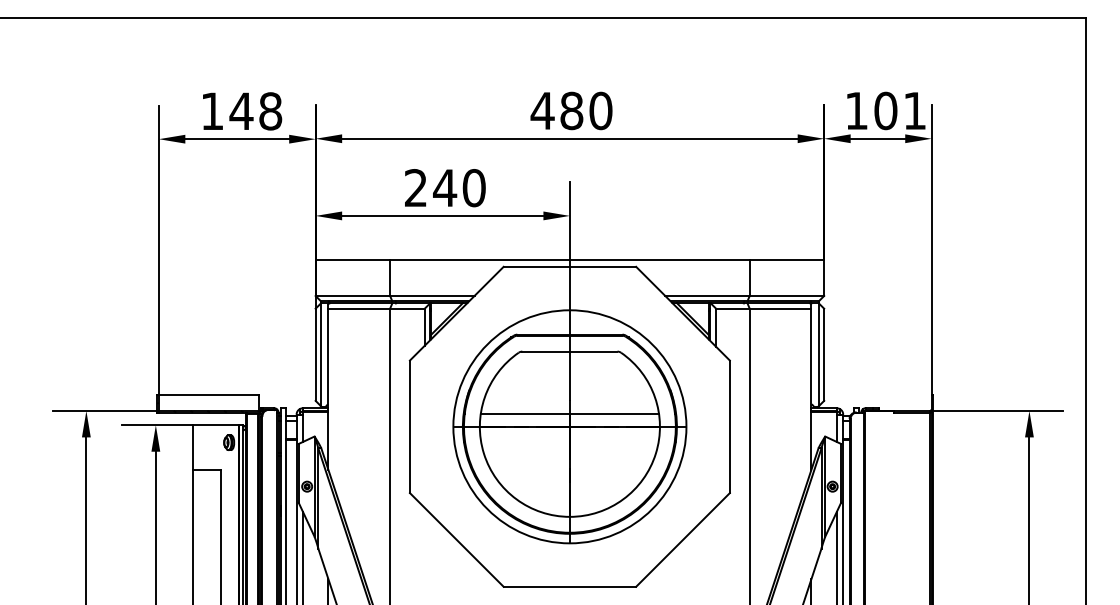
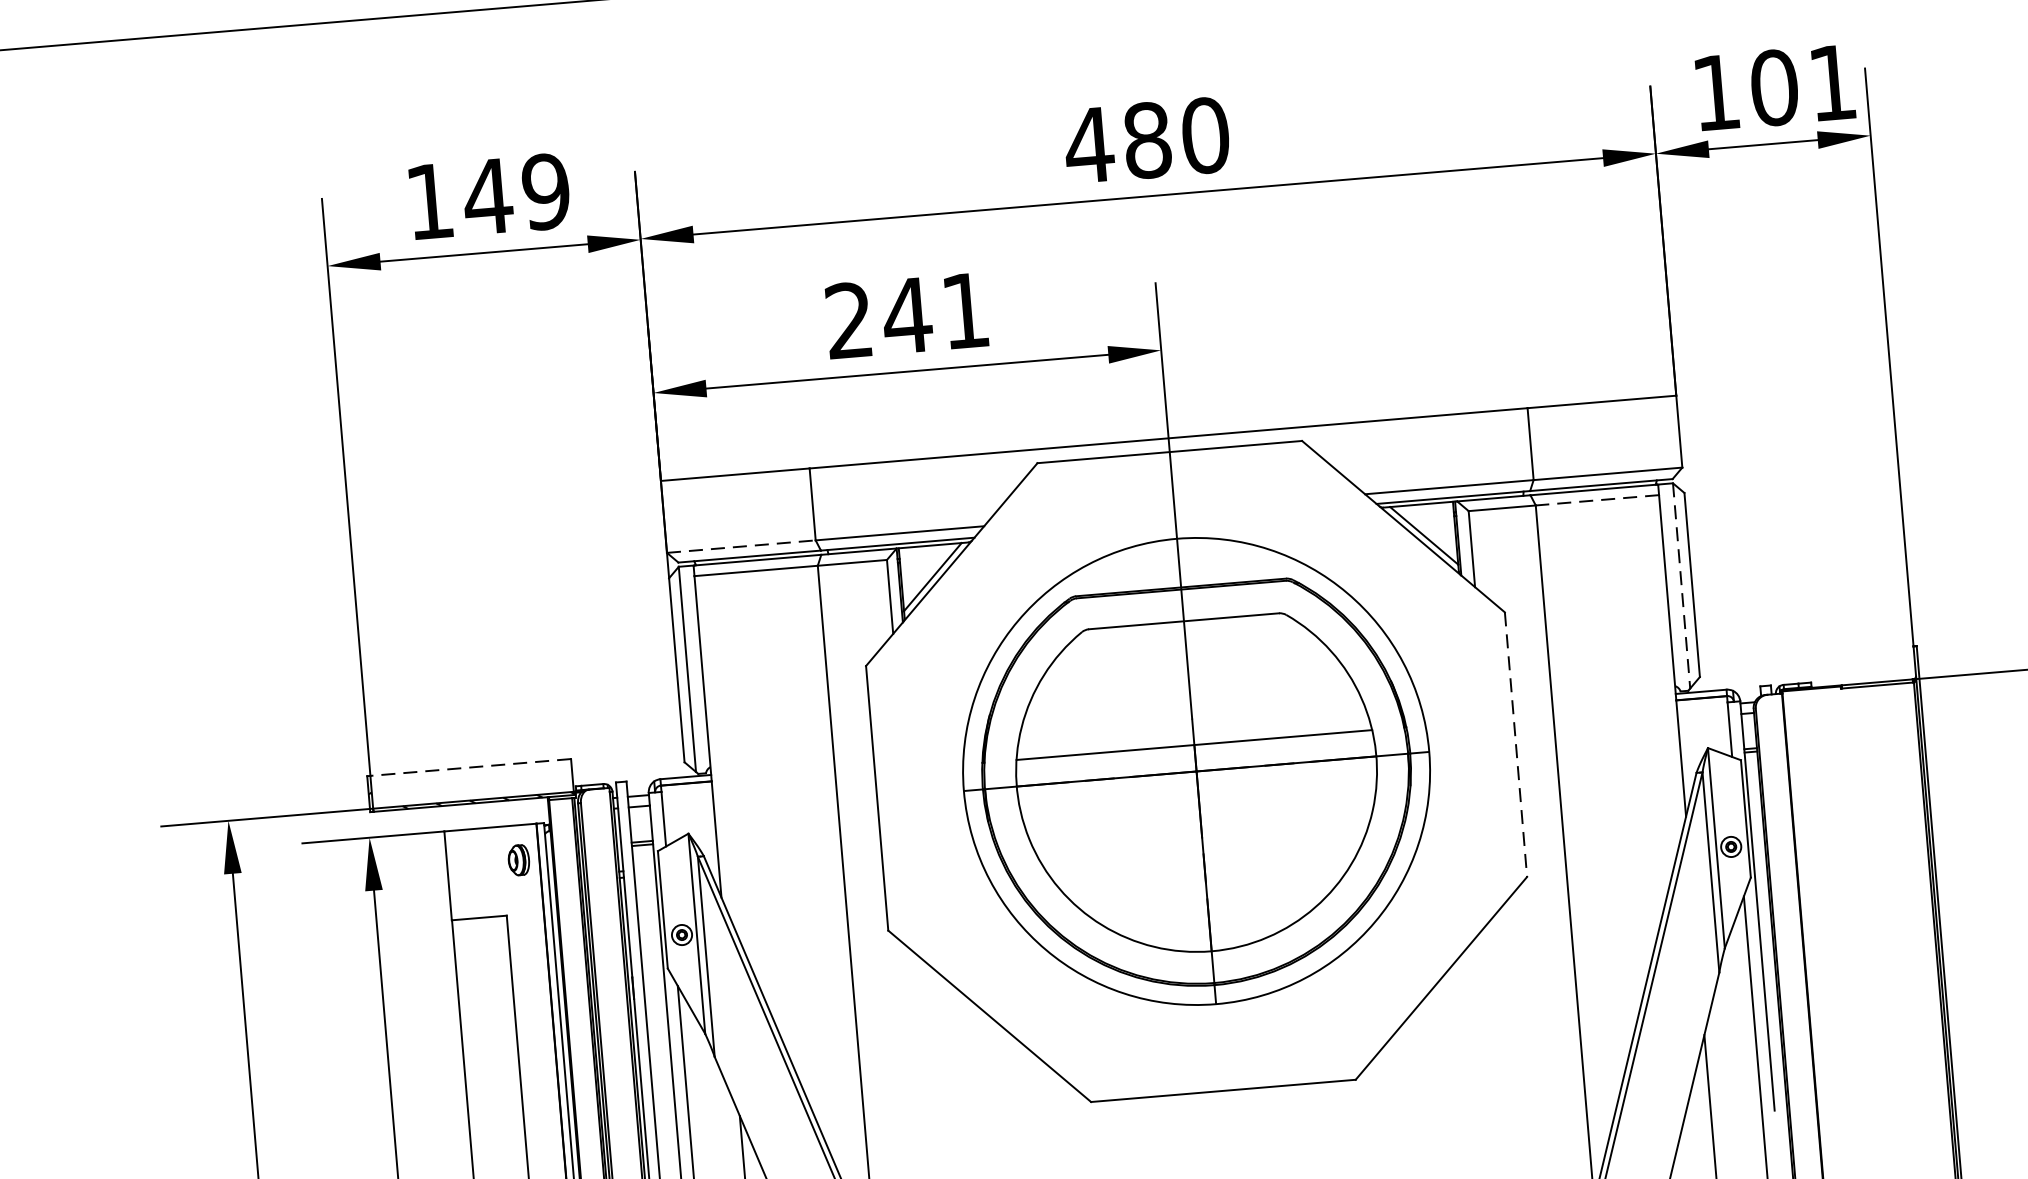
text: (270, 111) -> (545, 192), 148 -> 149
text: (473, 188) -> (964, 311), 240 -> 241
line: (353, 295) -> (742, 545), solid -> dashed
line: (780, 308) -> (1597, 499), solid -> dashed
line: (818, 355) -> (1680, 587), solid -> dashed
line: (208, 394) -> (469, 767), solid -> dashed
line: (729, 427) -> (1515, 746), solid -> dashed

